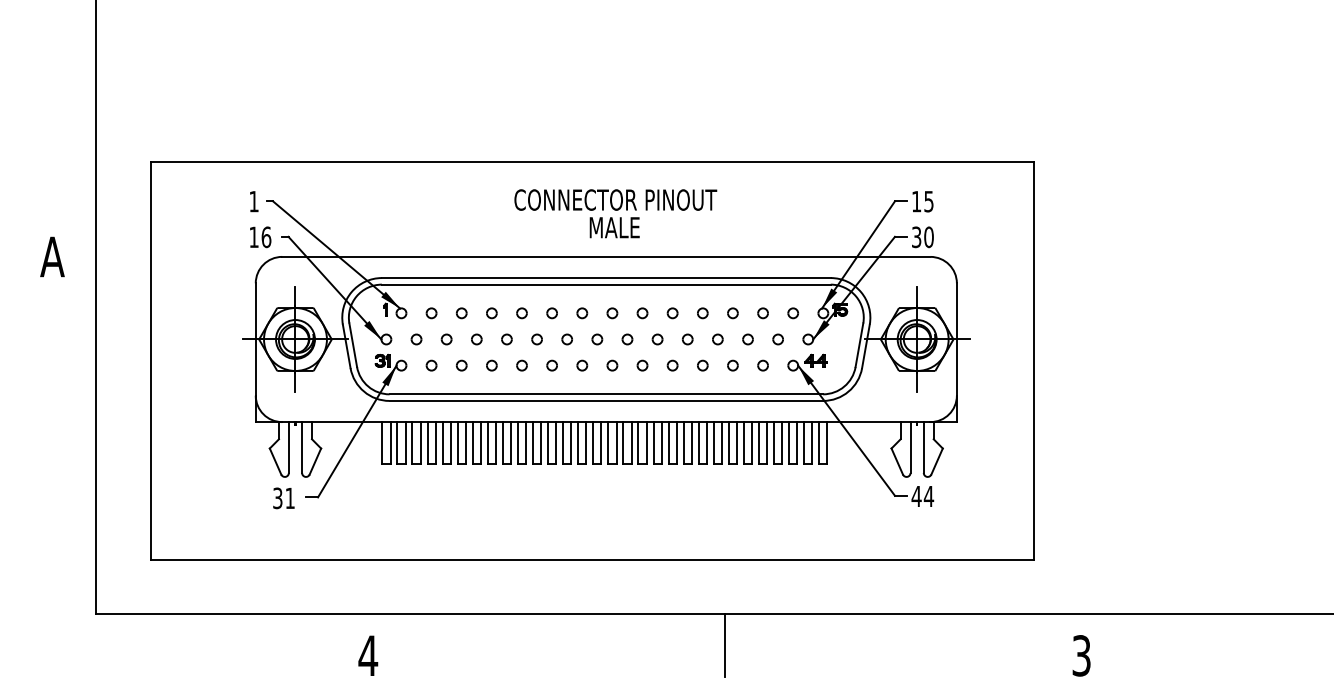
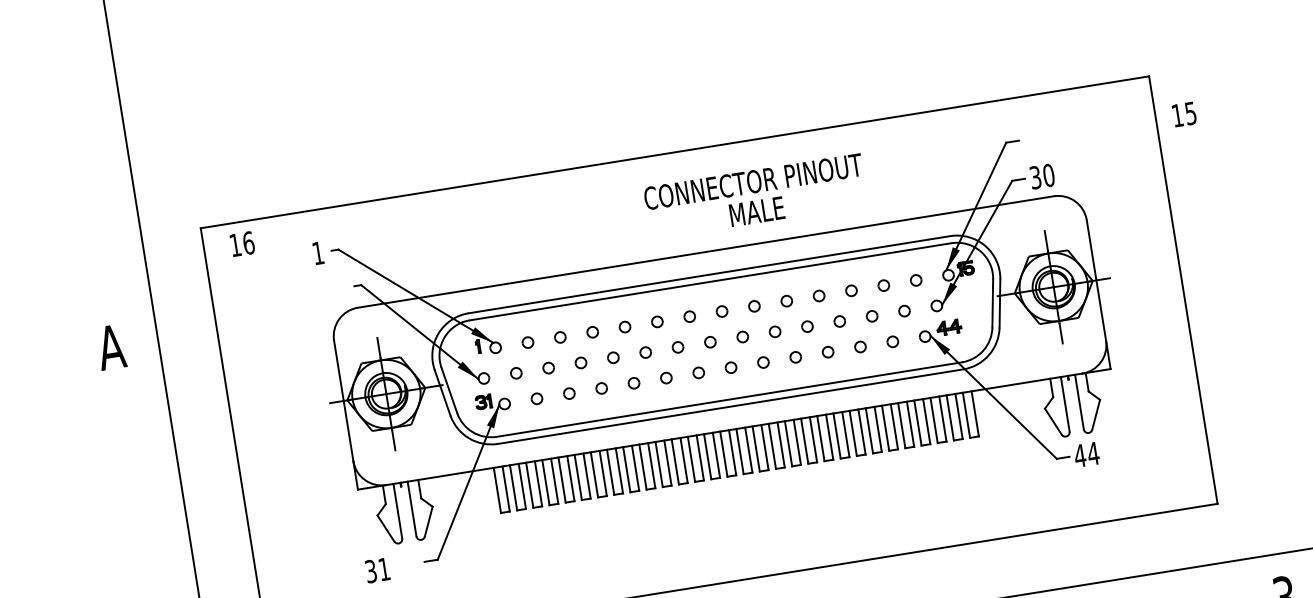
text: (922, 201) -> (1183, 114), moved
text: (615, 213) -> (755, 196), moved
text: (260, 237) -> (242, 244), moved
text: (283, 498) -> (377, 570), moved

